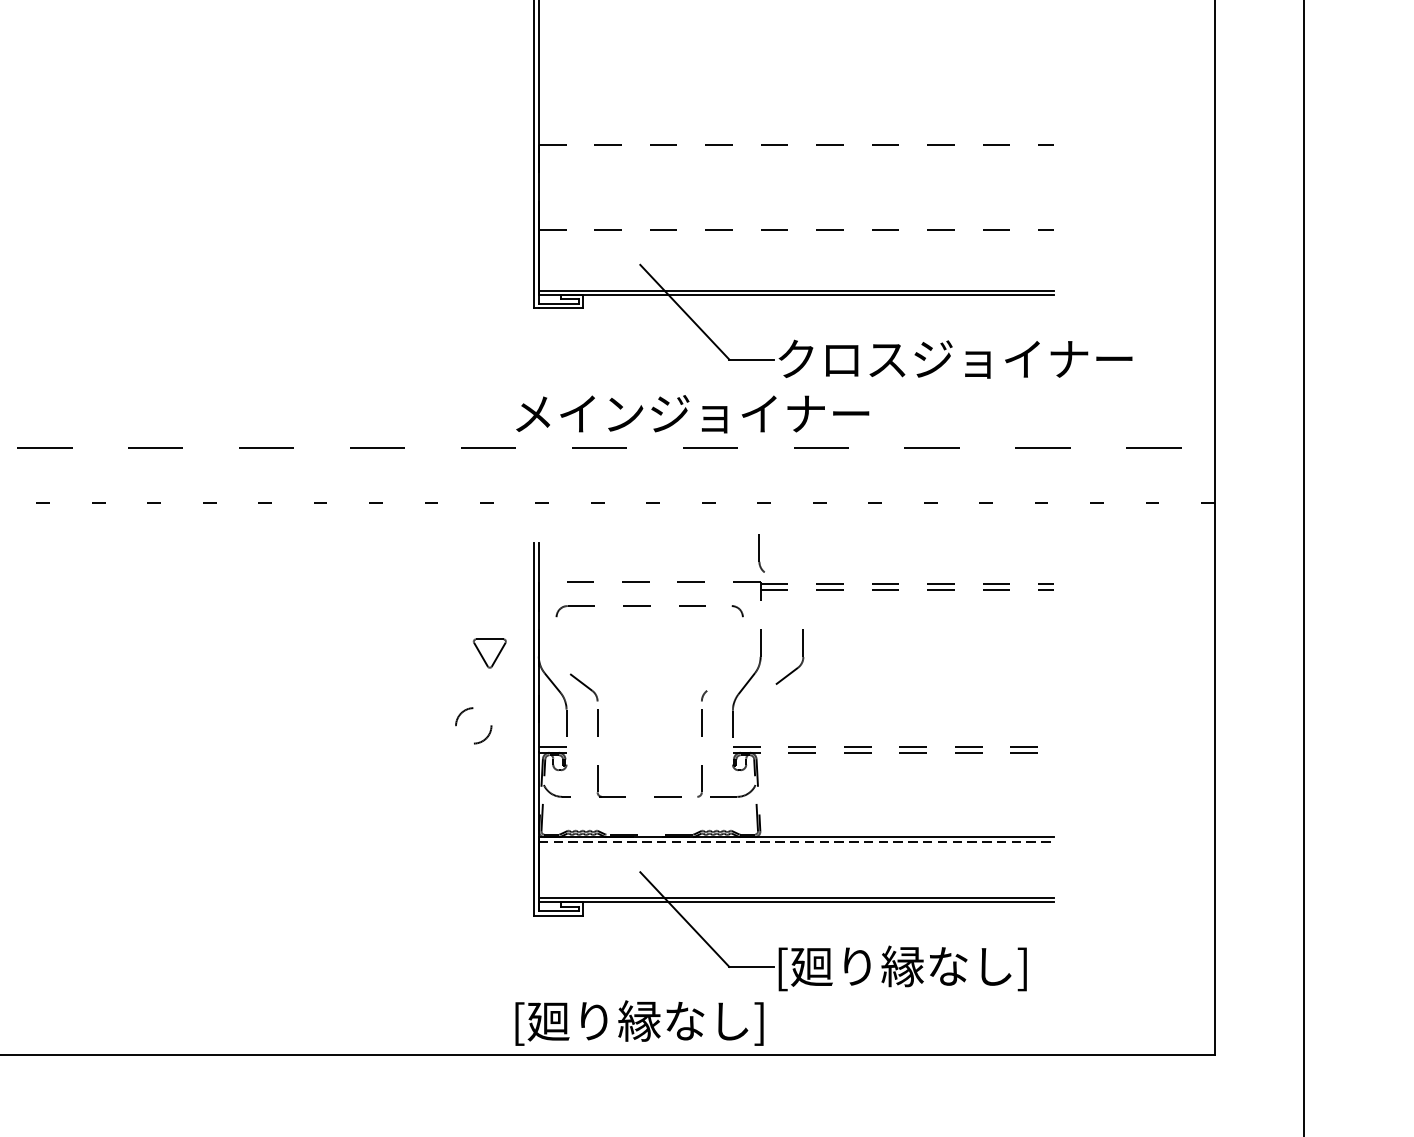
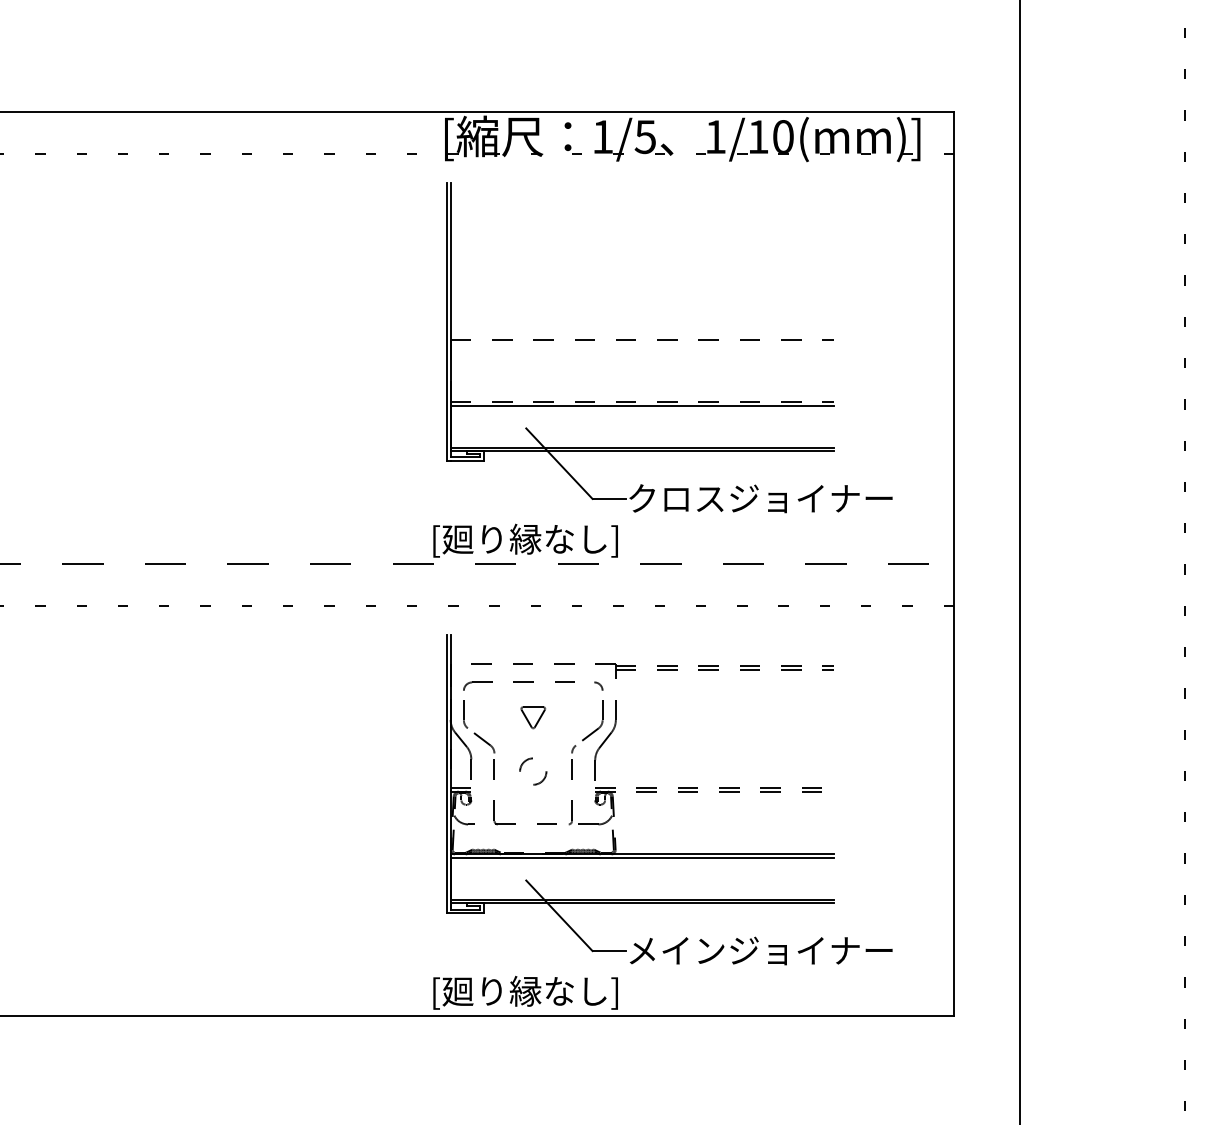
line: (796, 235) -> (642, 406), added
text: (691, 415) -> (564, 540), メインジョイナー -> [廻り縁なし]
part: (761, 553) -> (465, 714), moved
part: (490, 653) -> (533, 717), moved
part: (800, 662) -> (600, 724), moved
circle: (474, 725) -> (533, 771), moved
line: (796, 842) -> (642, 858), dashed -> solid
text: (954, 968) -> (760, 952), [廻り縁なし] -> メインジョイナー

